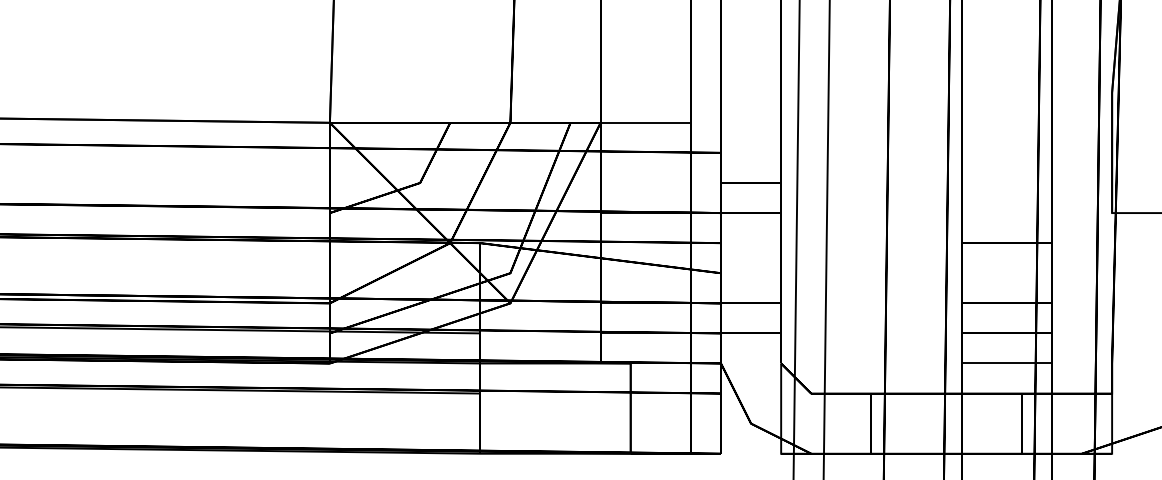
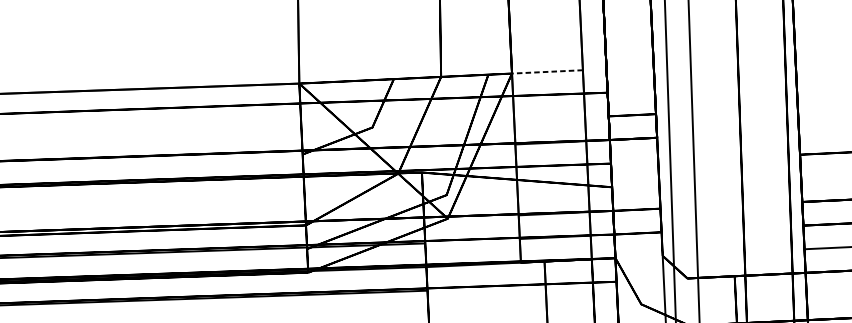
line: (645, 122) -> (547, 71), solid -> dashed

